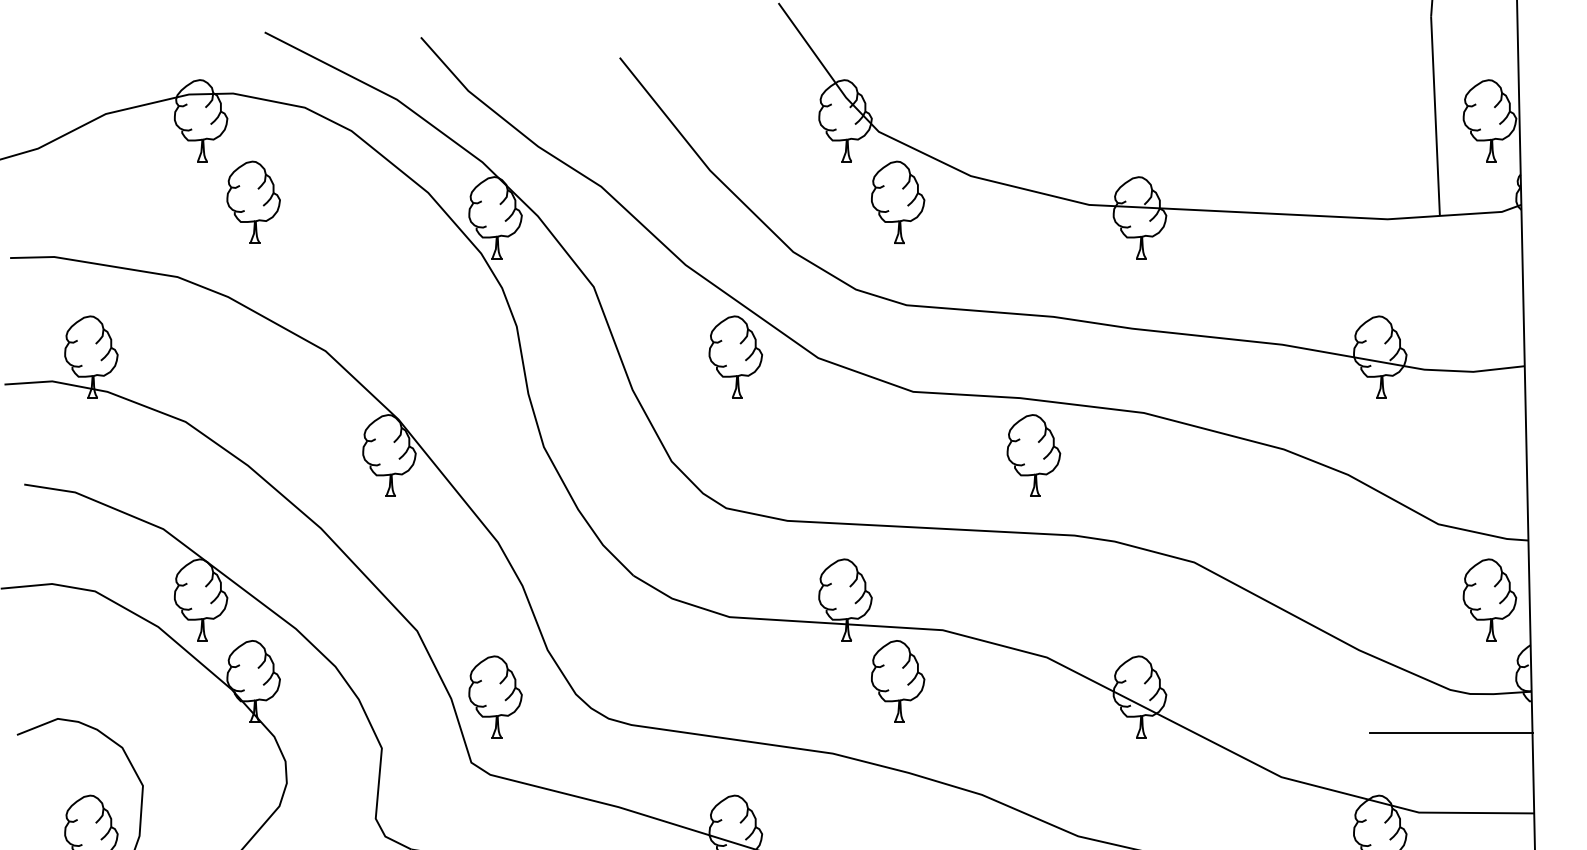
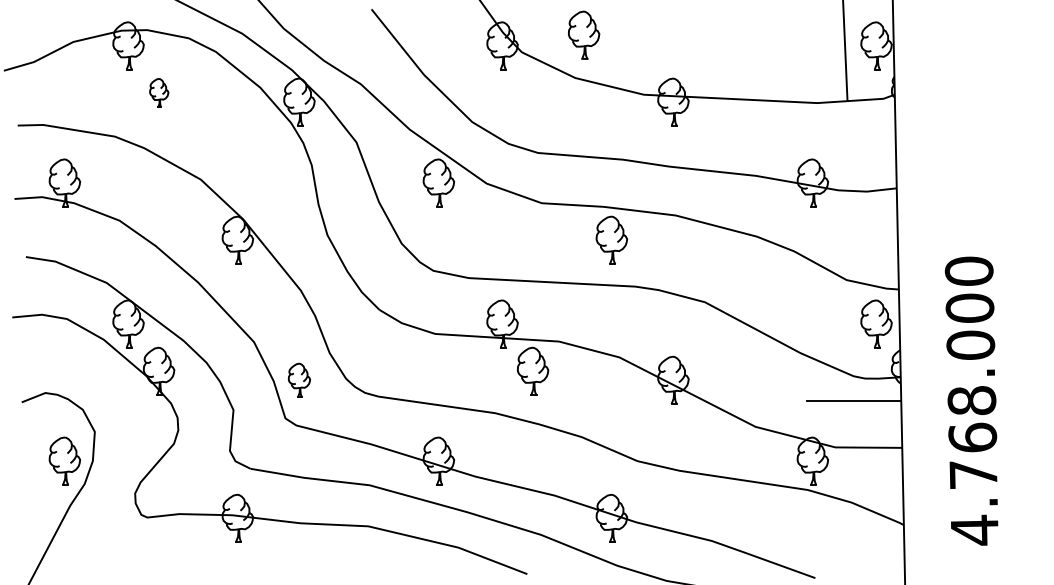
part: (254, 201) -> (159, 92), size x0.6
part: (898, 201) -> (584, 34), moved
part: (495, 695) -> (299, 379), size x0.7

